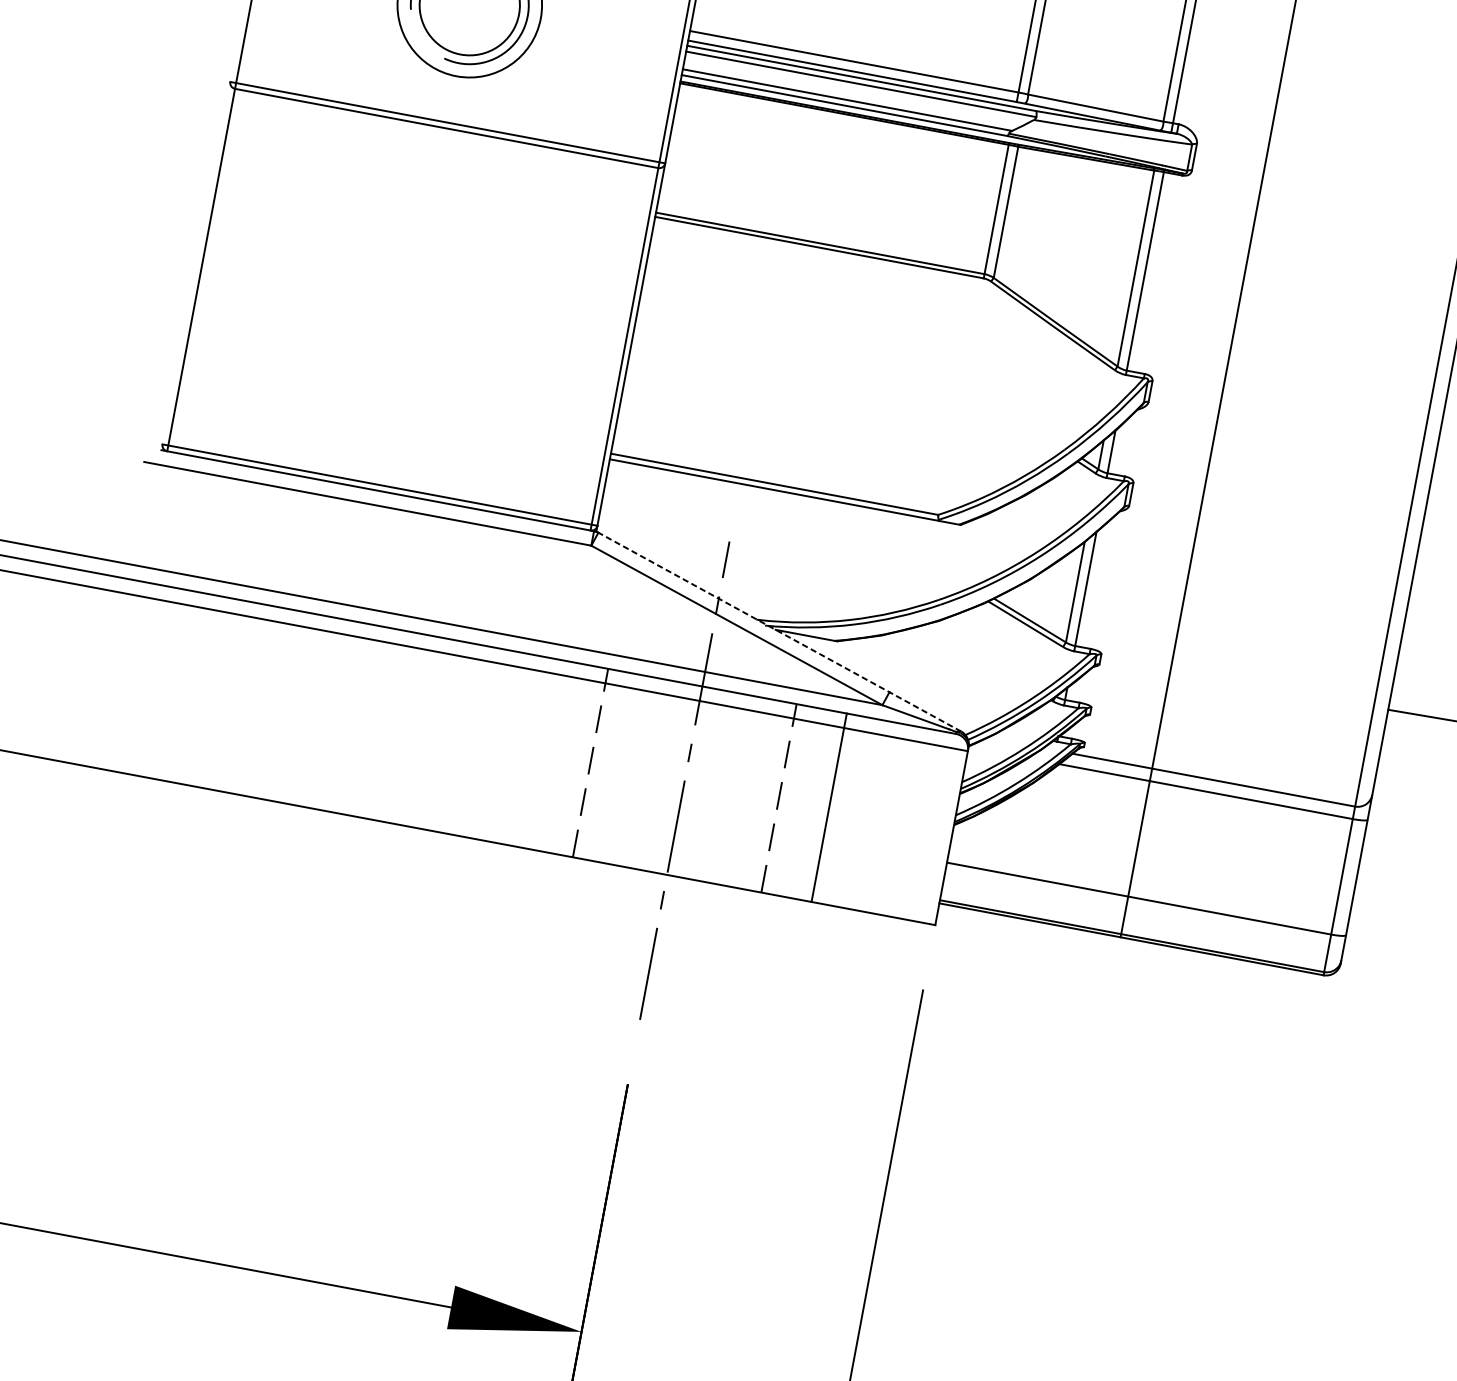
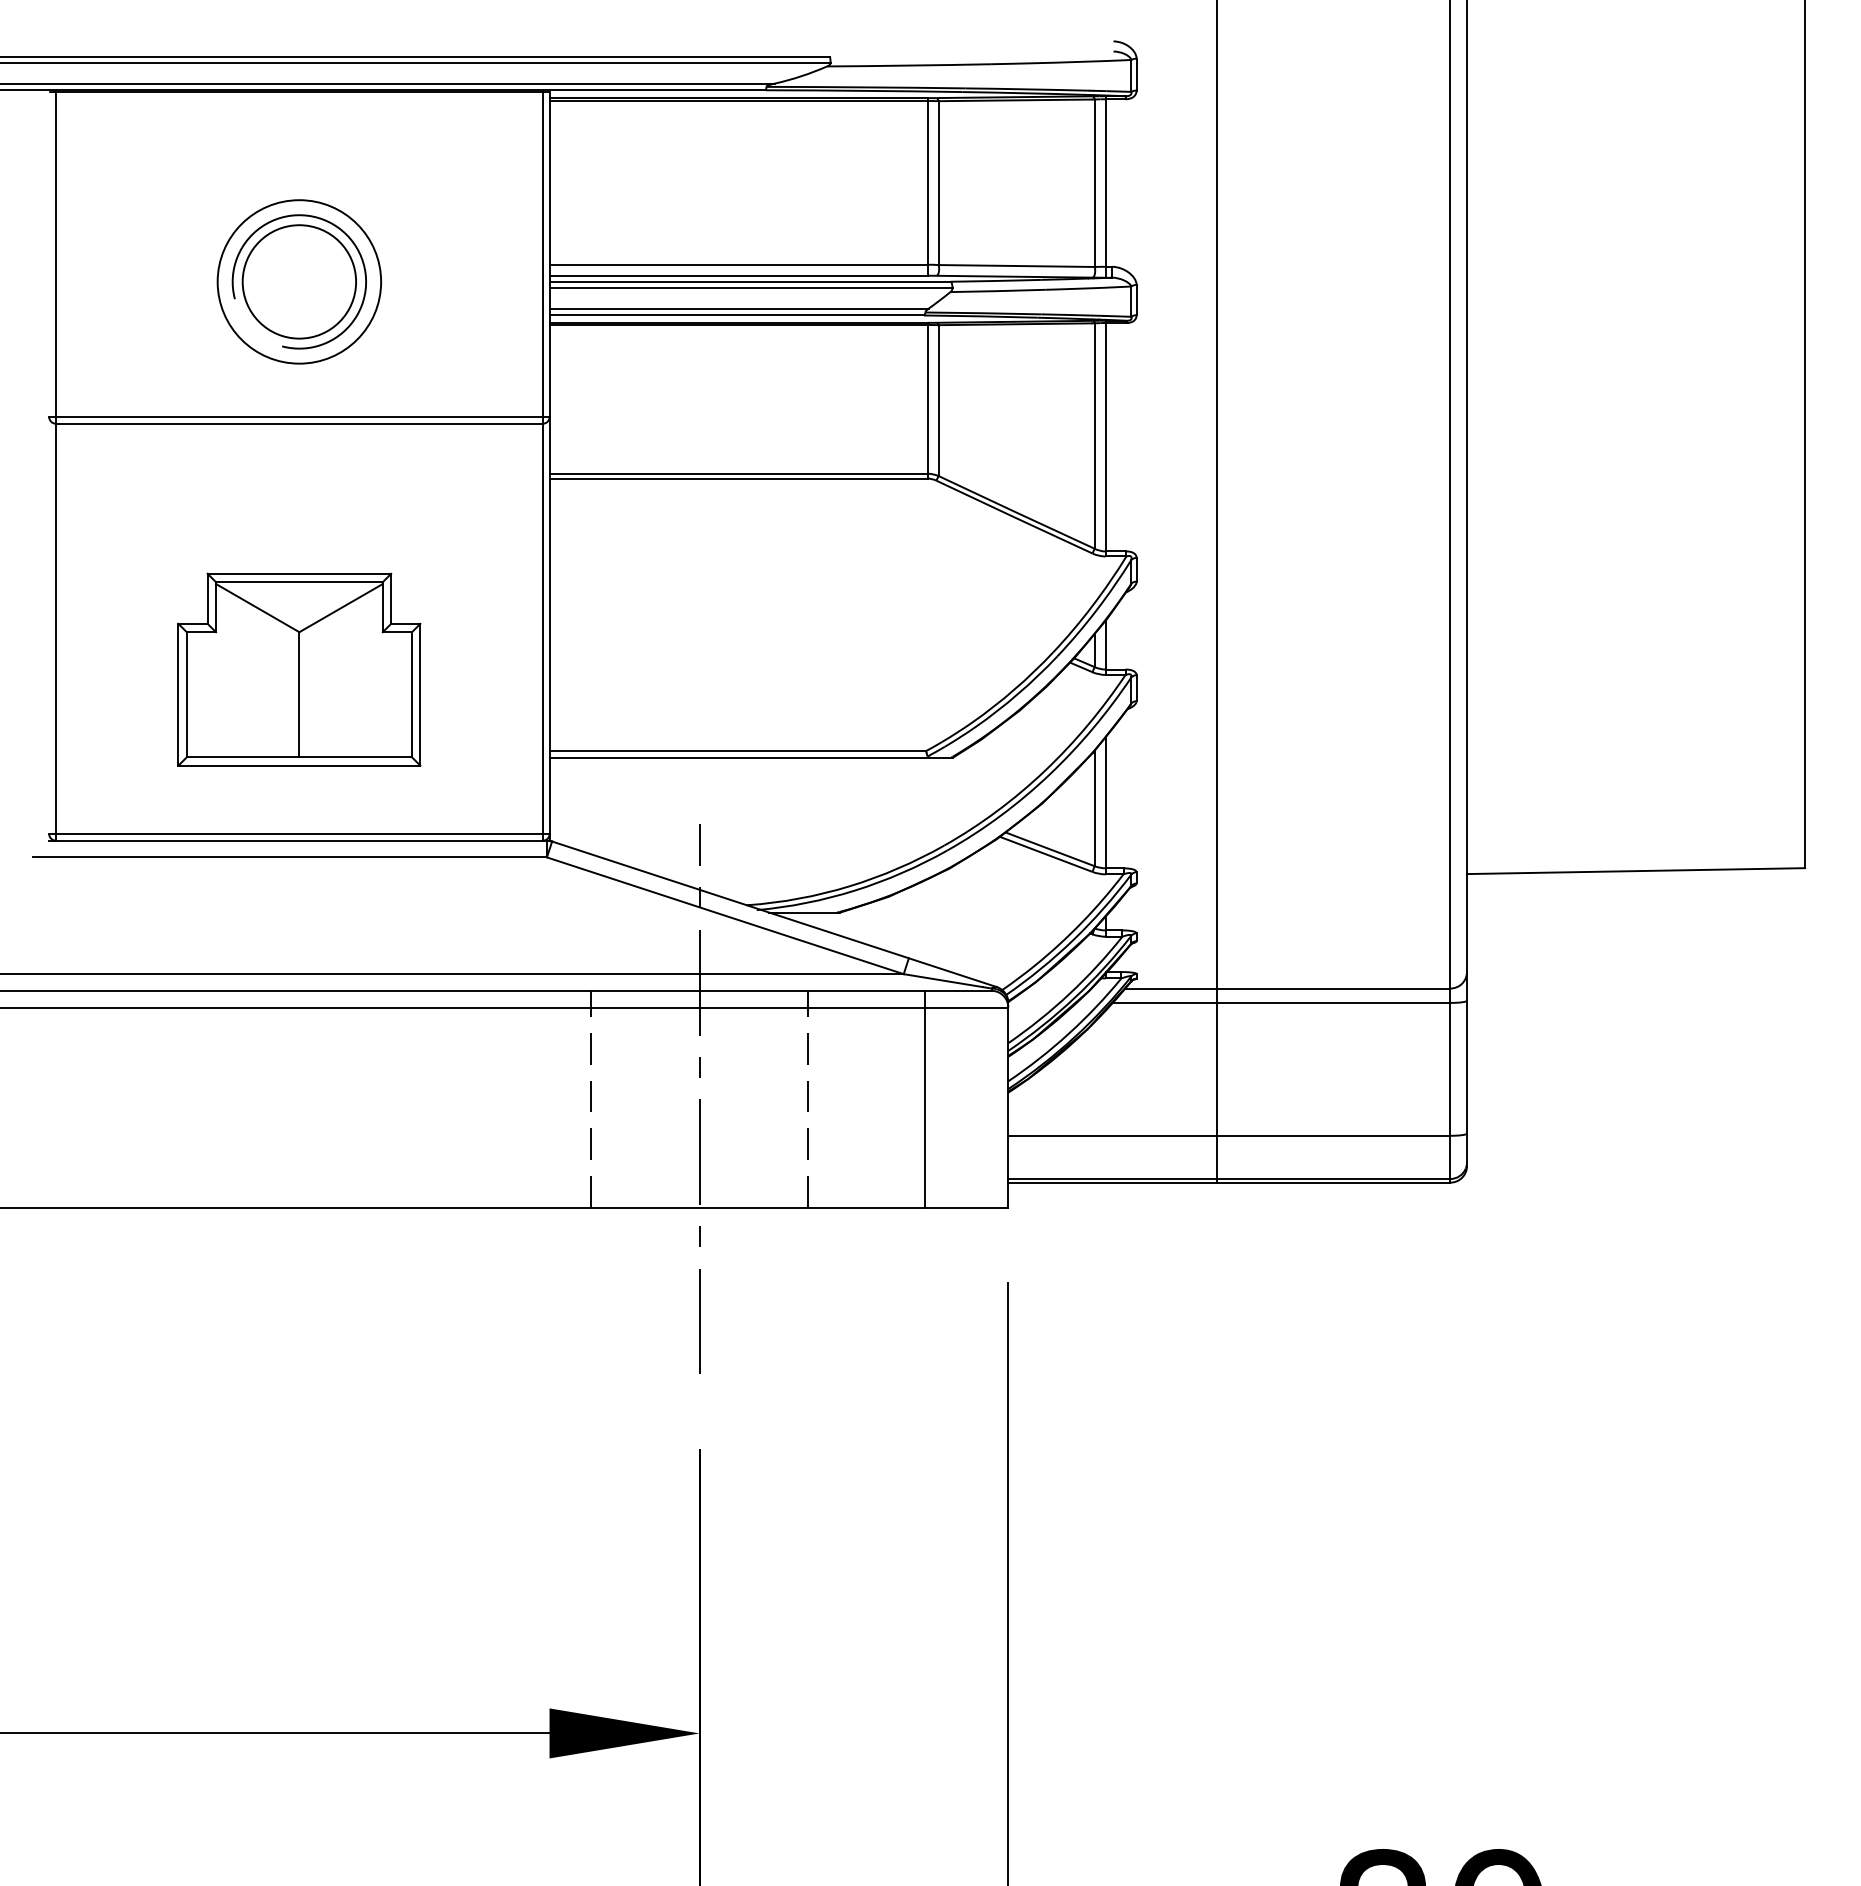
part: (406, 342) -> (299, 669), added
line: (779, 632) -> (774, 914), dashed -> solid
line: (828, 807) -> (924, 1098), moved

